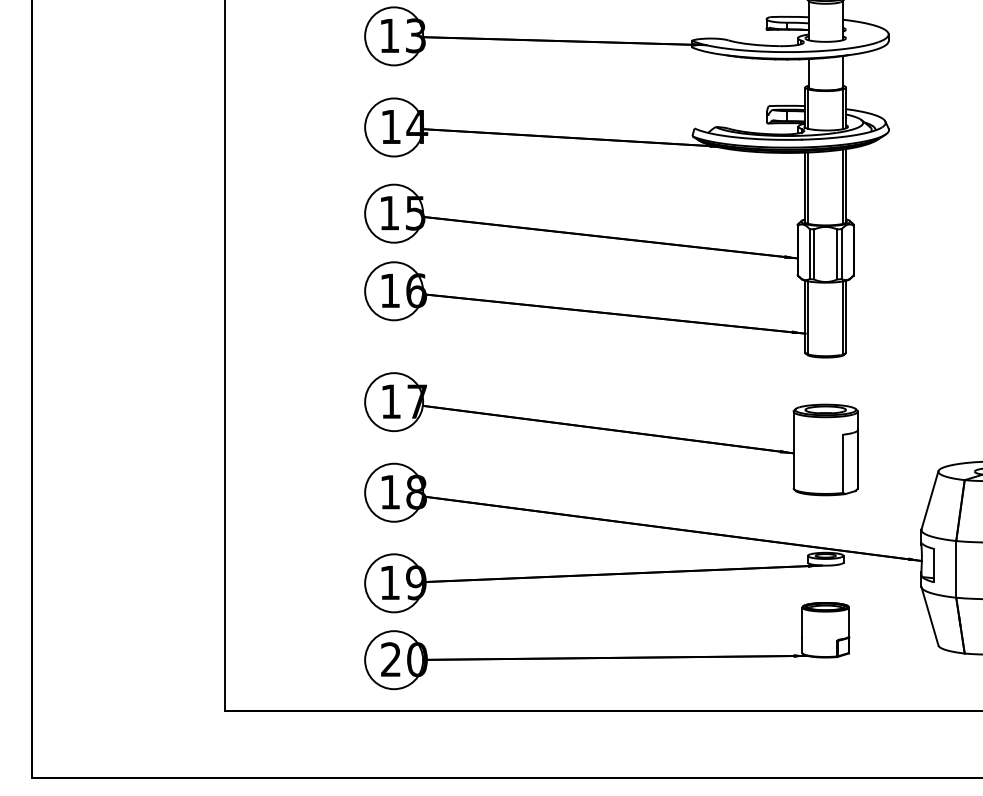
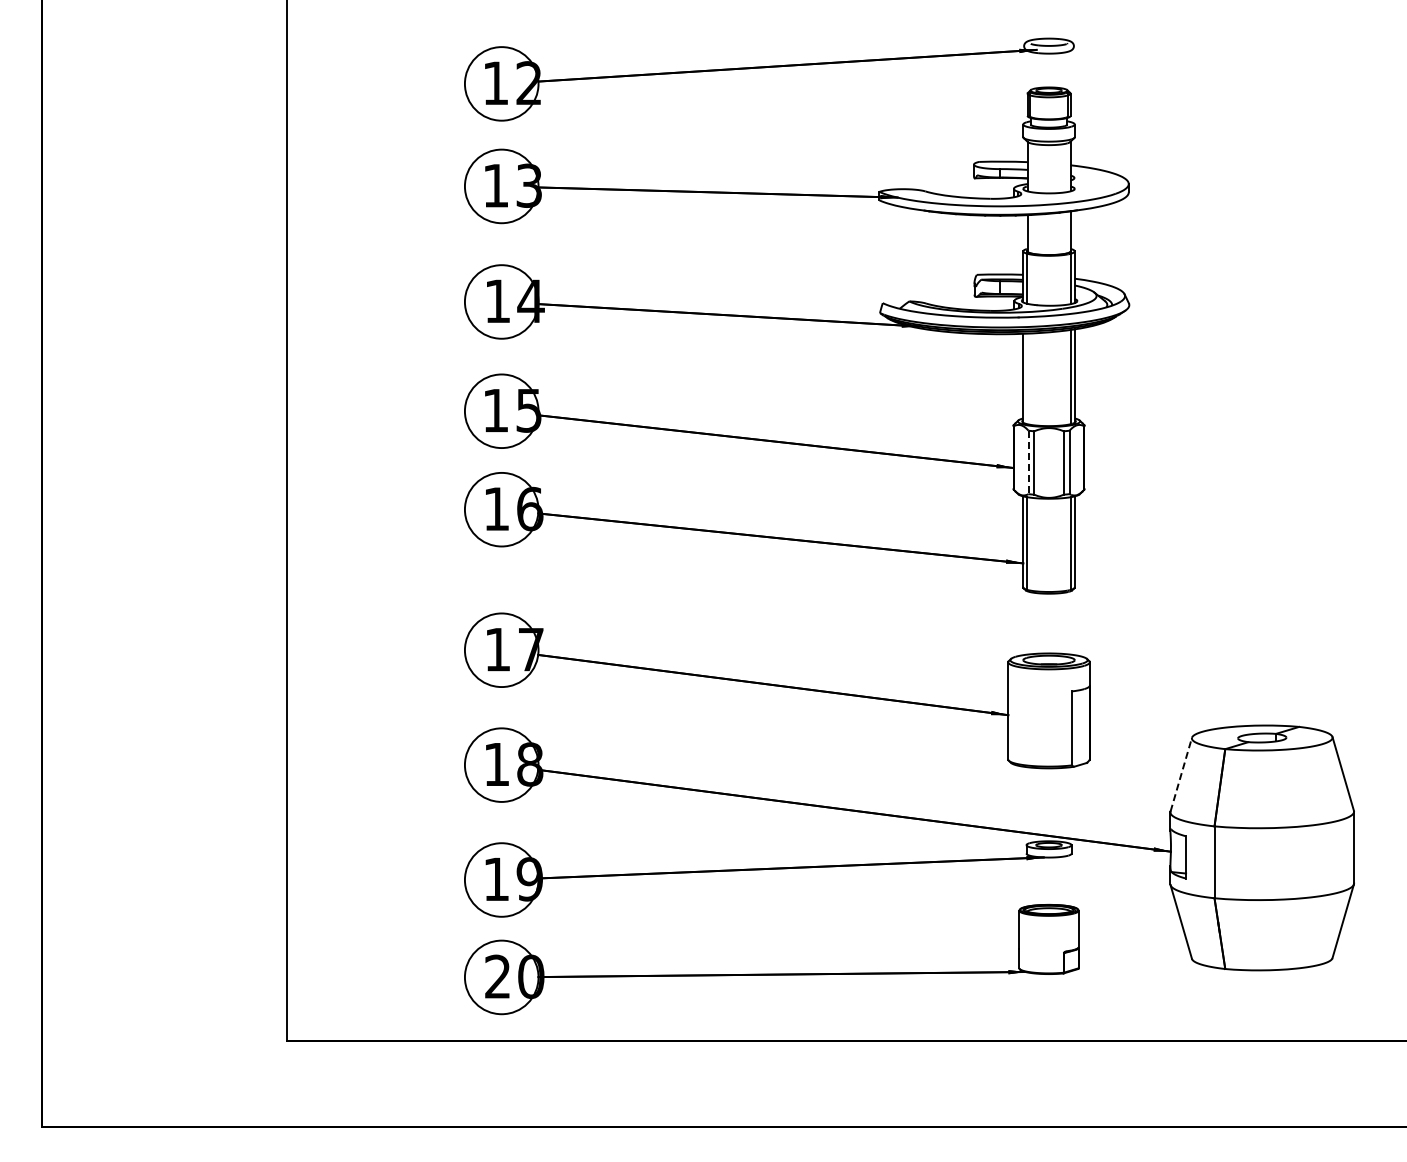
line: (808, 187) -> (1027, 378), removed
line: (809, 254) -> (1028, 462), solid -> dashed
line: (930, 500) -> (1181, 774), solid -> dashed

